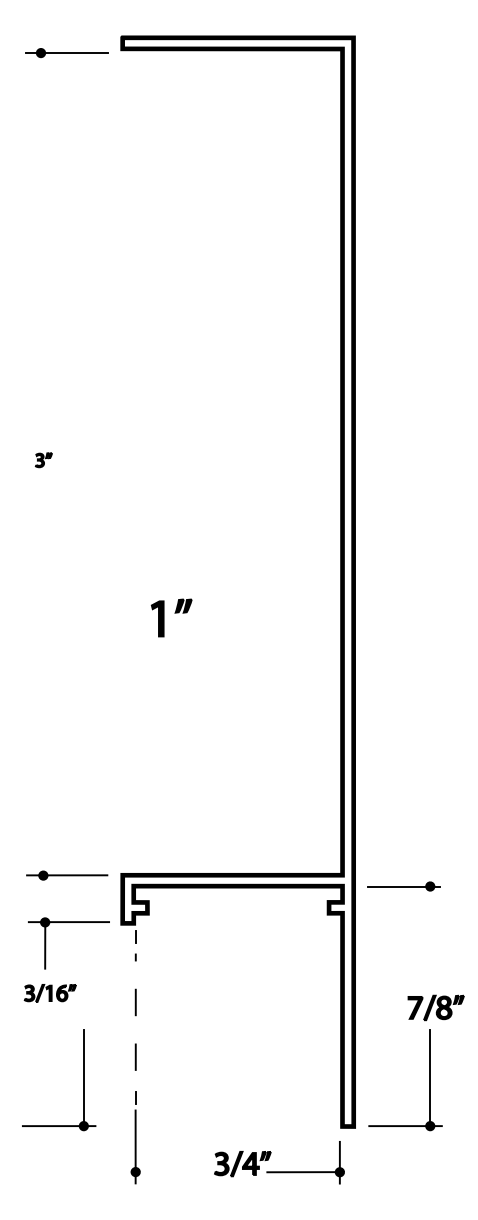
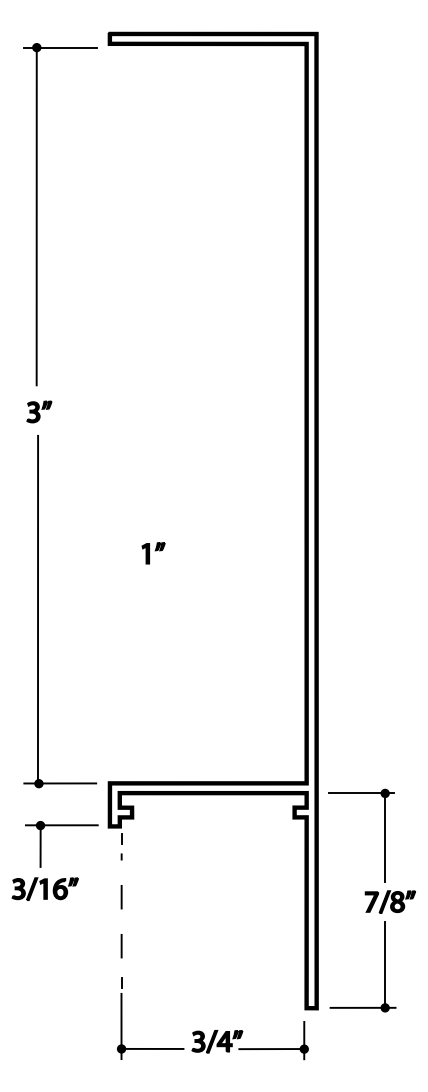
line: (40, 241) -> (36, 216), added
part: (43, 459) -> (39, 411), size x1.67
part: (171, 618) -> (153, 553), size x0.62
line: (41, 682) -> (37, 610), added
line: (430, 936) -> (385, 838), added
part: (49, 992) -> (44, 888), size x1.43
part: (83, 1079) -> (74, 966), removed
line: (169, 1171) -> (151, 1048), added

